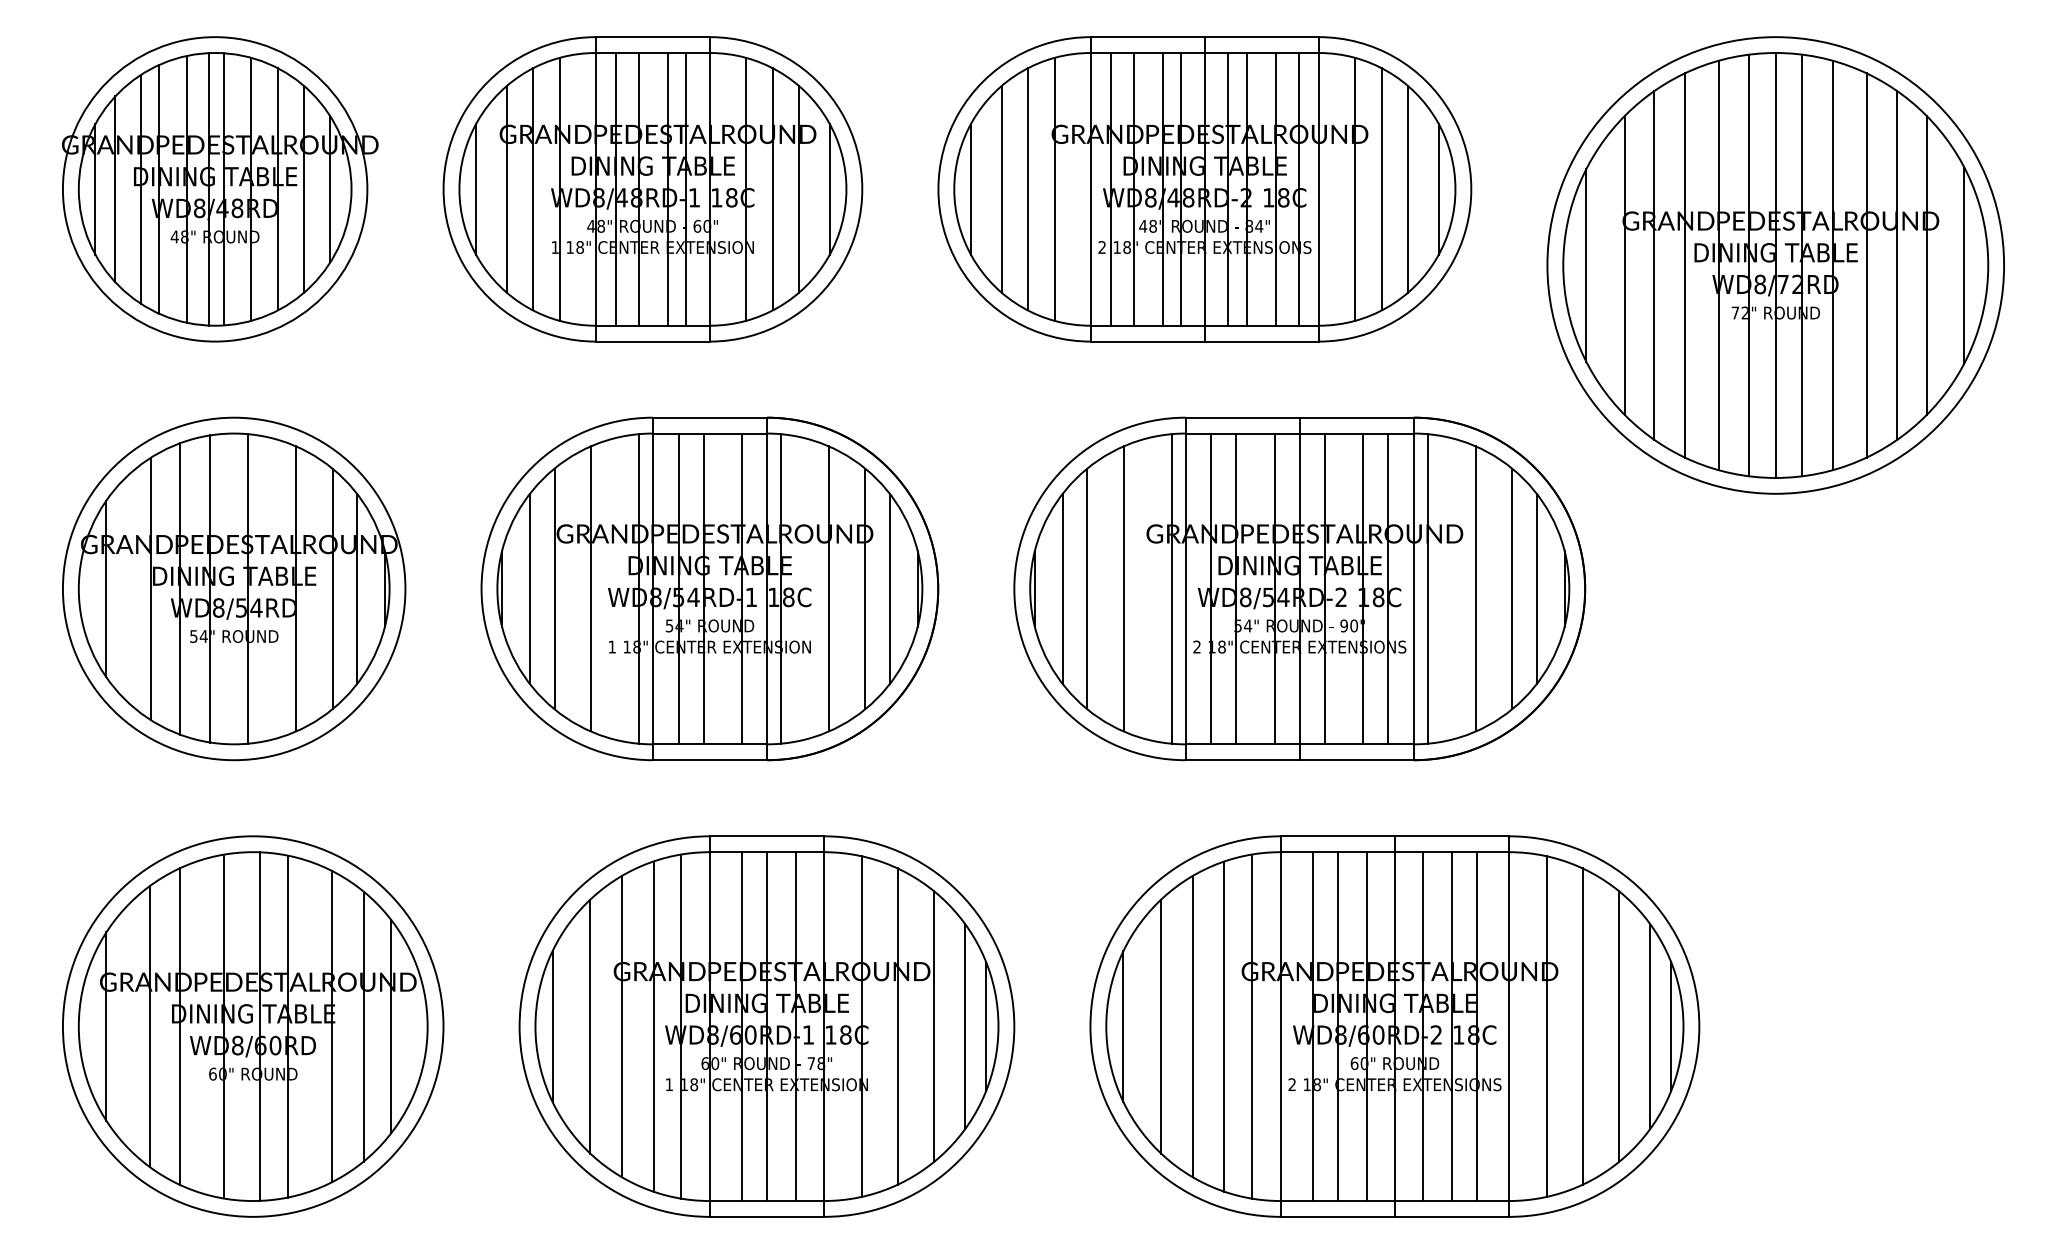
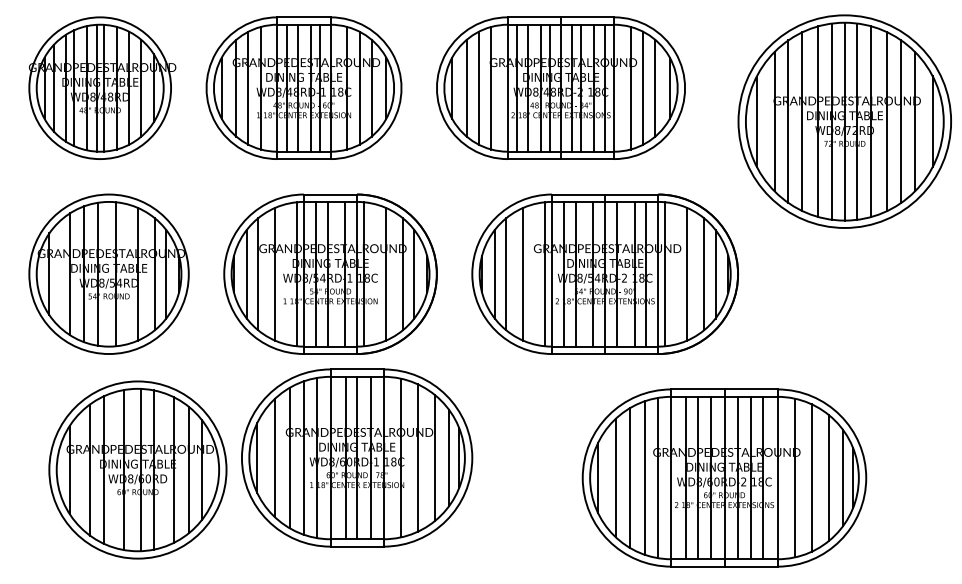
part: (1775, 265) -> (844, 121), moved
part: (252, 1025) -> (137, 469), moved
part: (767, 1025) -> (357, 457), moved
part: (1394, 1025) -> (724, 477), moved

